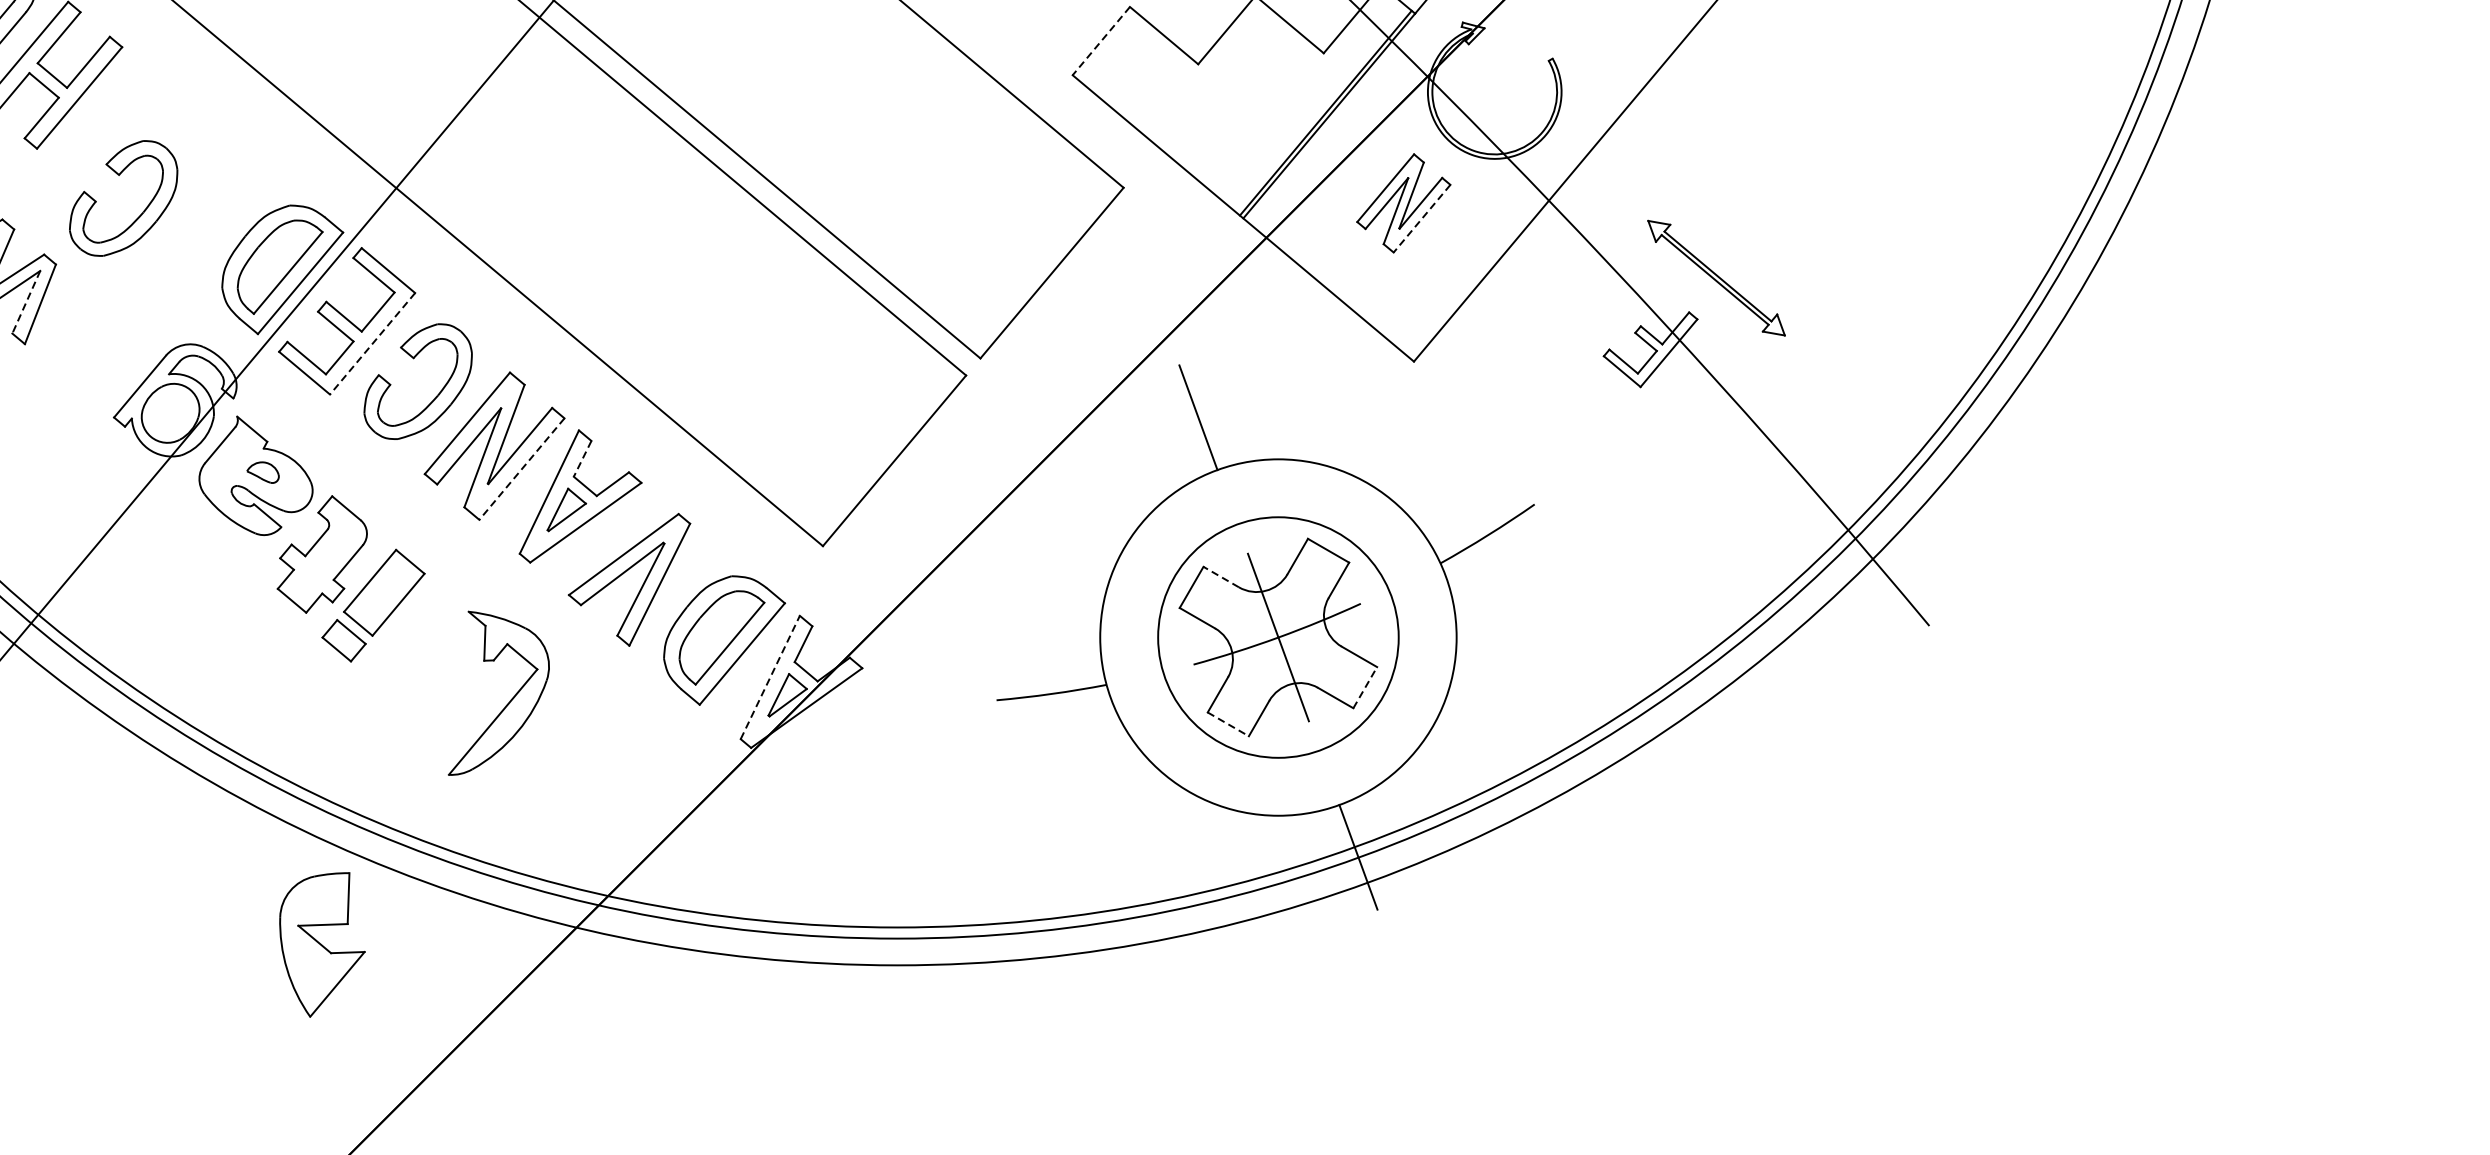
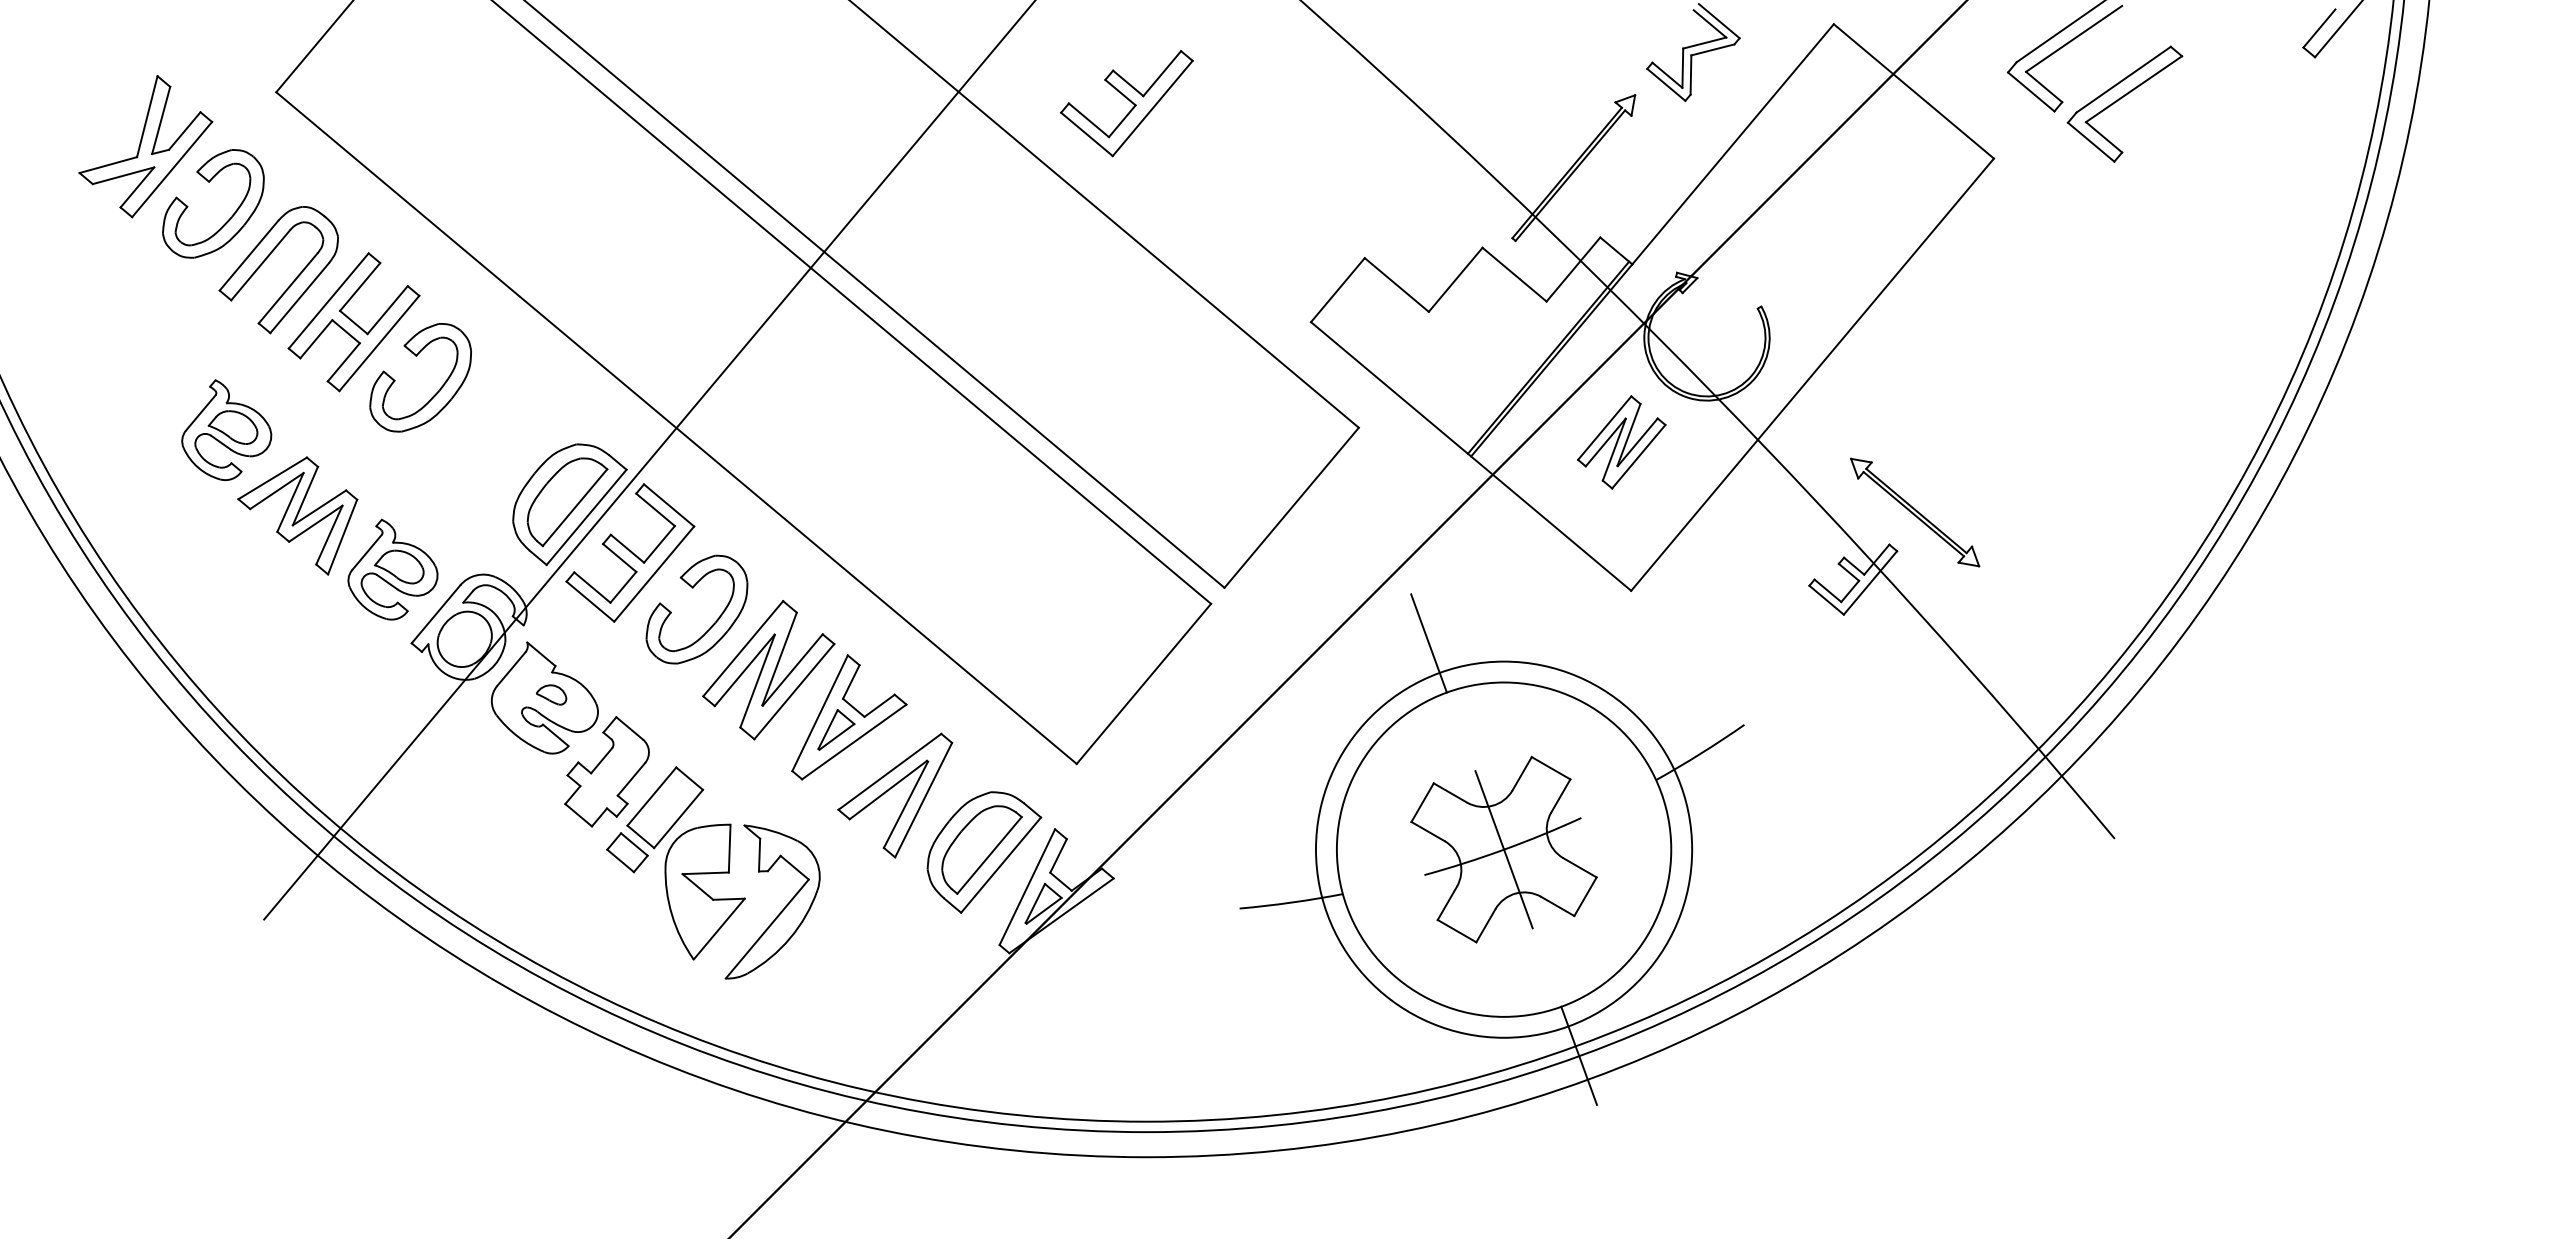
line: (1100, 41) -> (1337, 290), dashed -> solid
part: (120, 175) -> (417, 356), moved
line: (1421, 219) -> (1638, 457), dashed -> solid
line: (26, 302) -> (329, 535), dashed -> solid
part: (93, 338) -> (392, 569), added
line: (371, 344) -> (653, 574), dashed -> solid
line: (582, 459) -> (851, 682), dashed -> solid
line: (522, 469) -> (794, 692), dashed -> solid
line: (1220, 576) -> (1449, 792), dashed -> solid
circle: (1277, 637) -> (1503, 849), size x1.67
line: (770, 676) -> (1027, 886), dashed -> solid
line: (1365, 687) -> (1585, 896), dashed -> solid
line: (1228, 724) -> (1457, 931), dashed -> solid
part: (321, 944) -> (704, 891), moved

